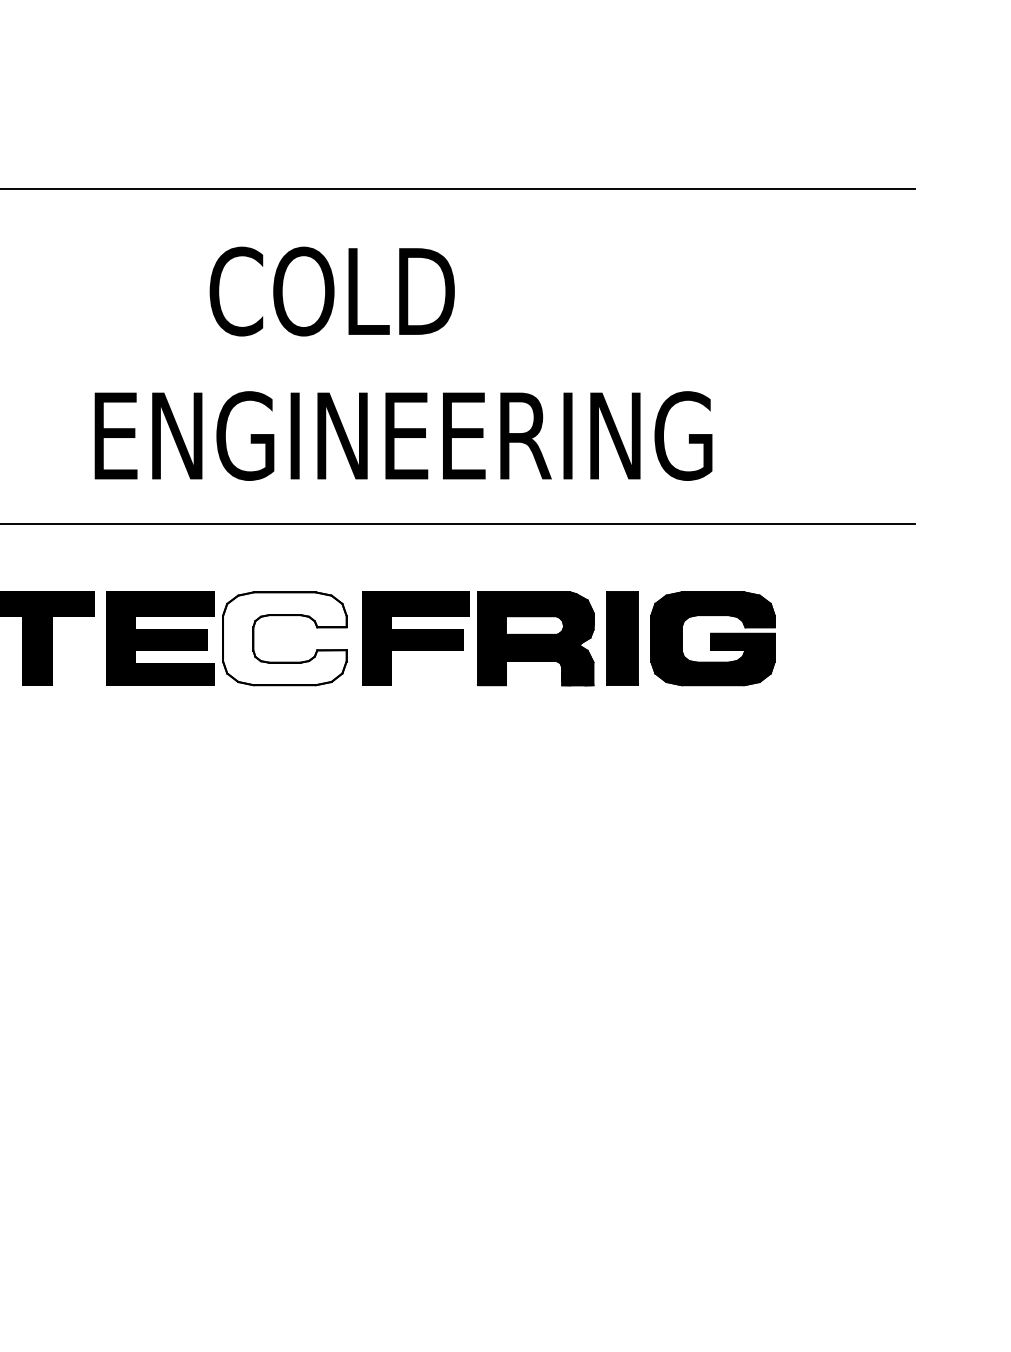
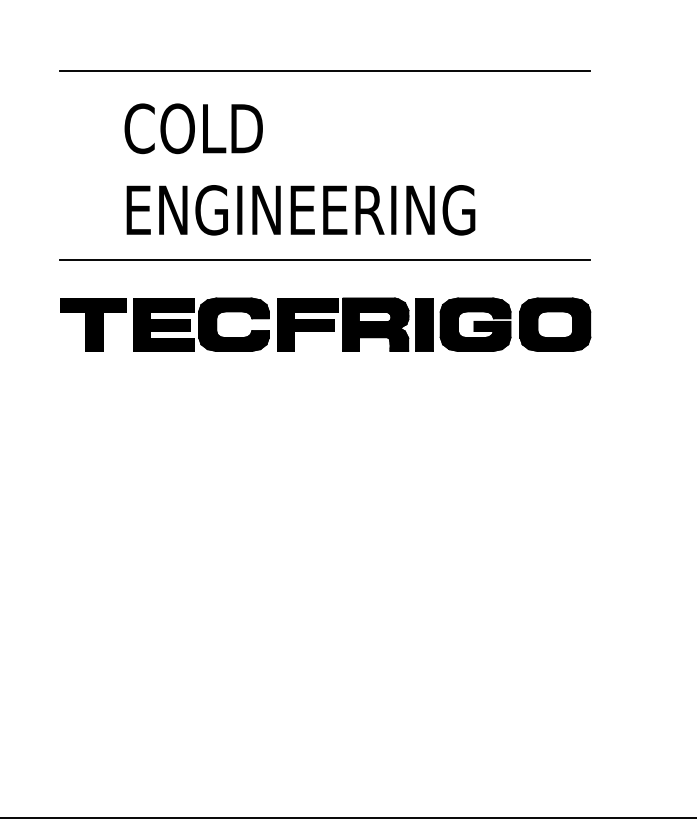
text: (331, 291) -> (193, 128), moved
fill: (283, 638) -> (233, 324), added
part: (854, 638) -> (555, 324), added

